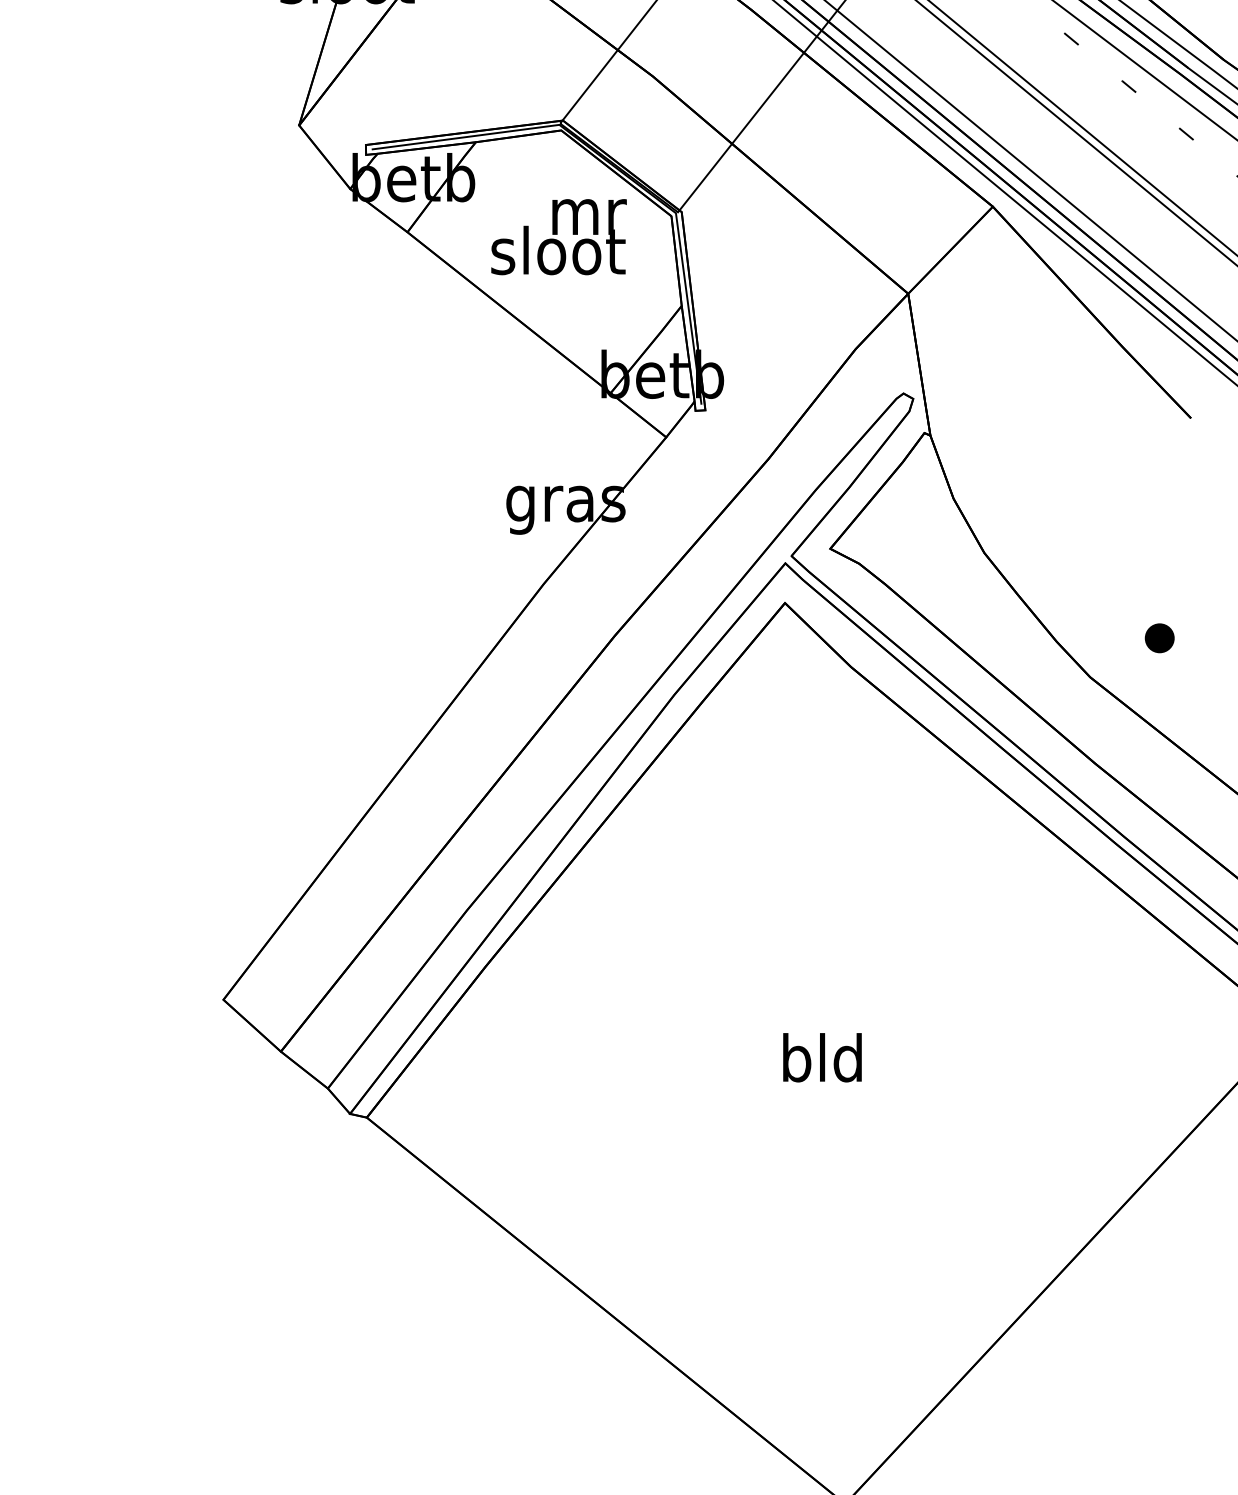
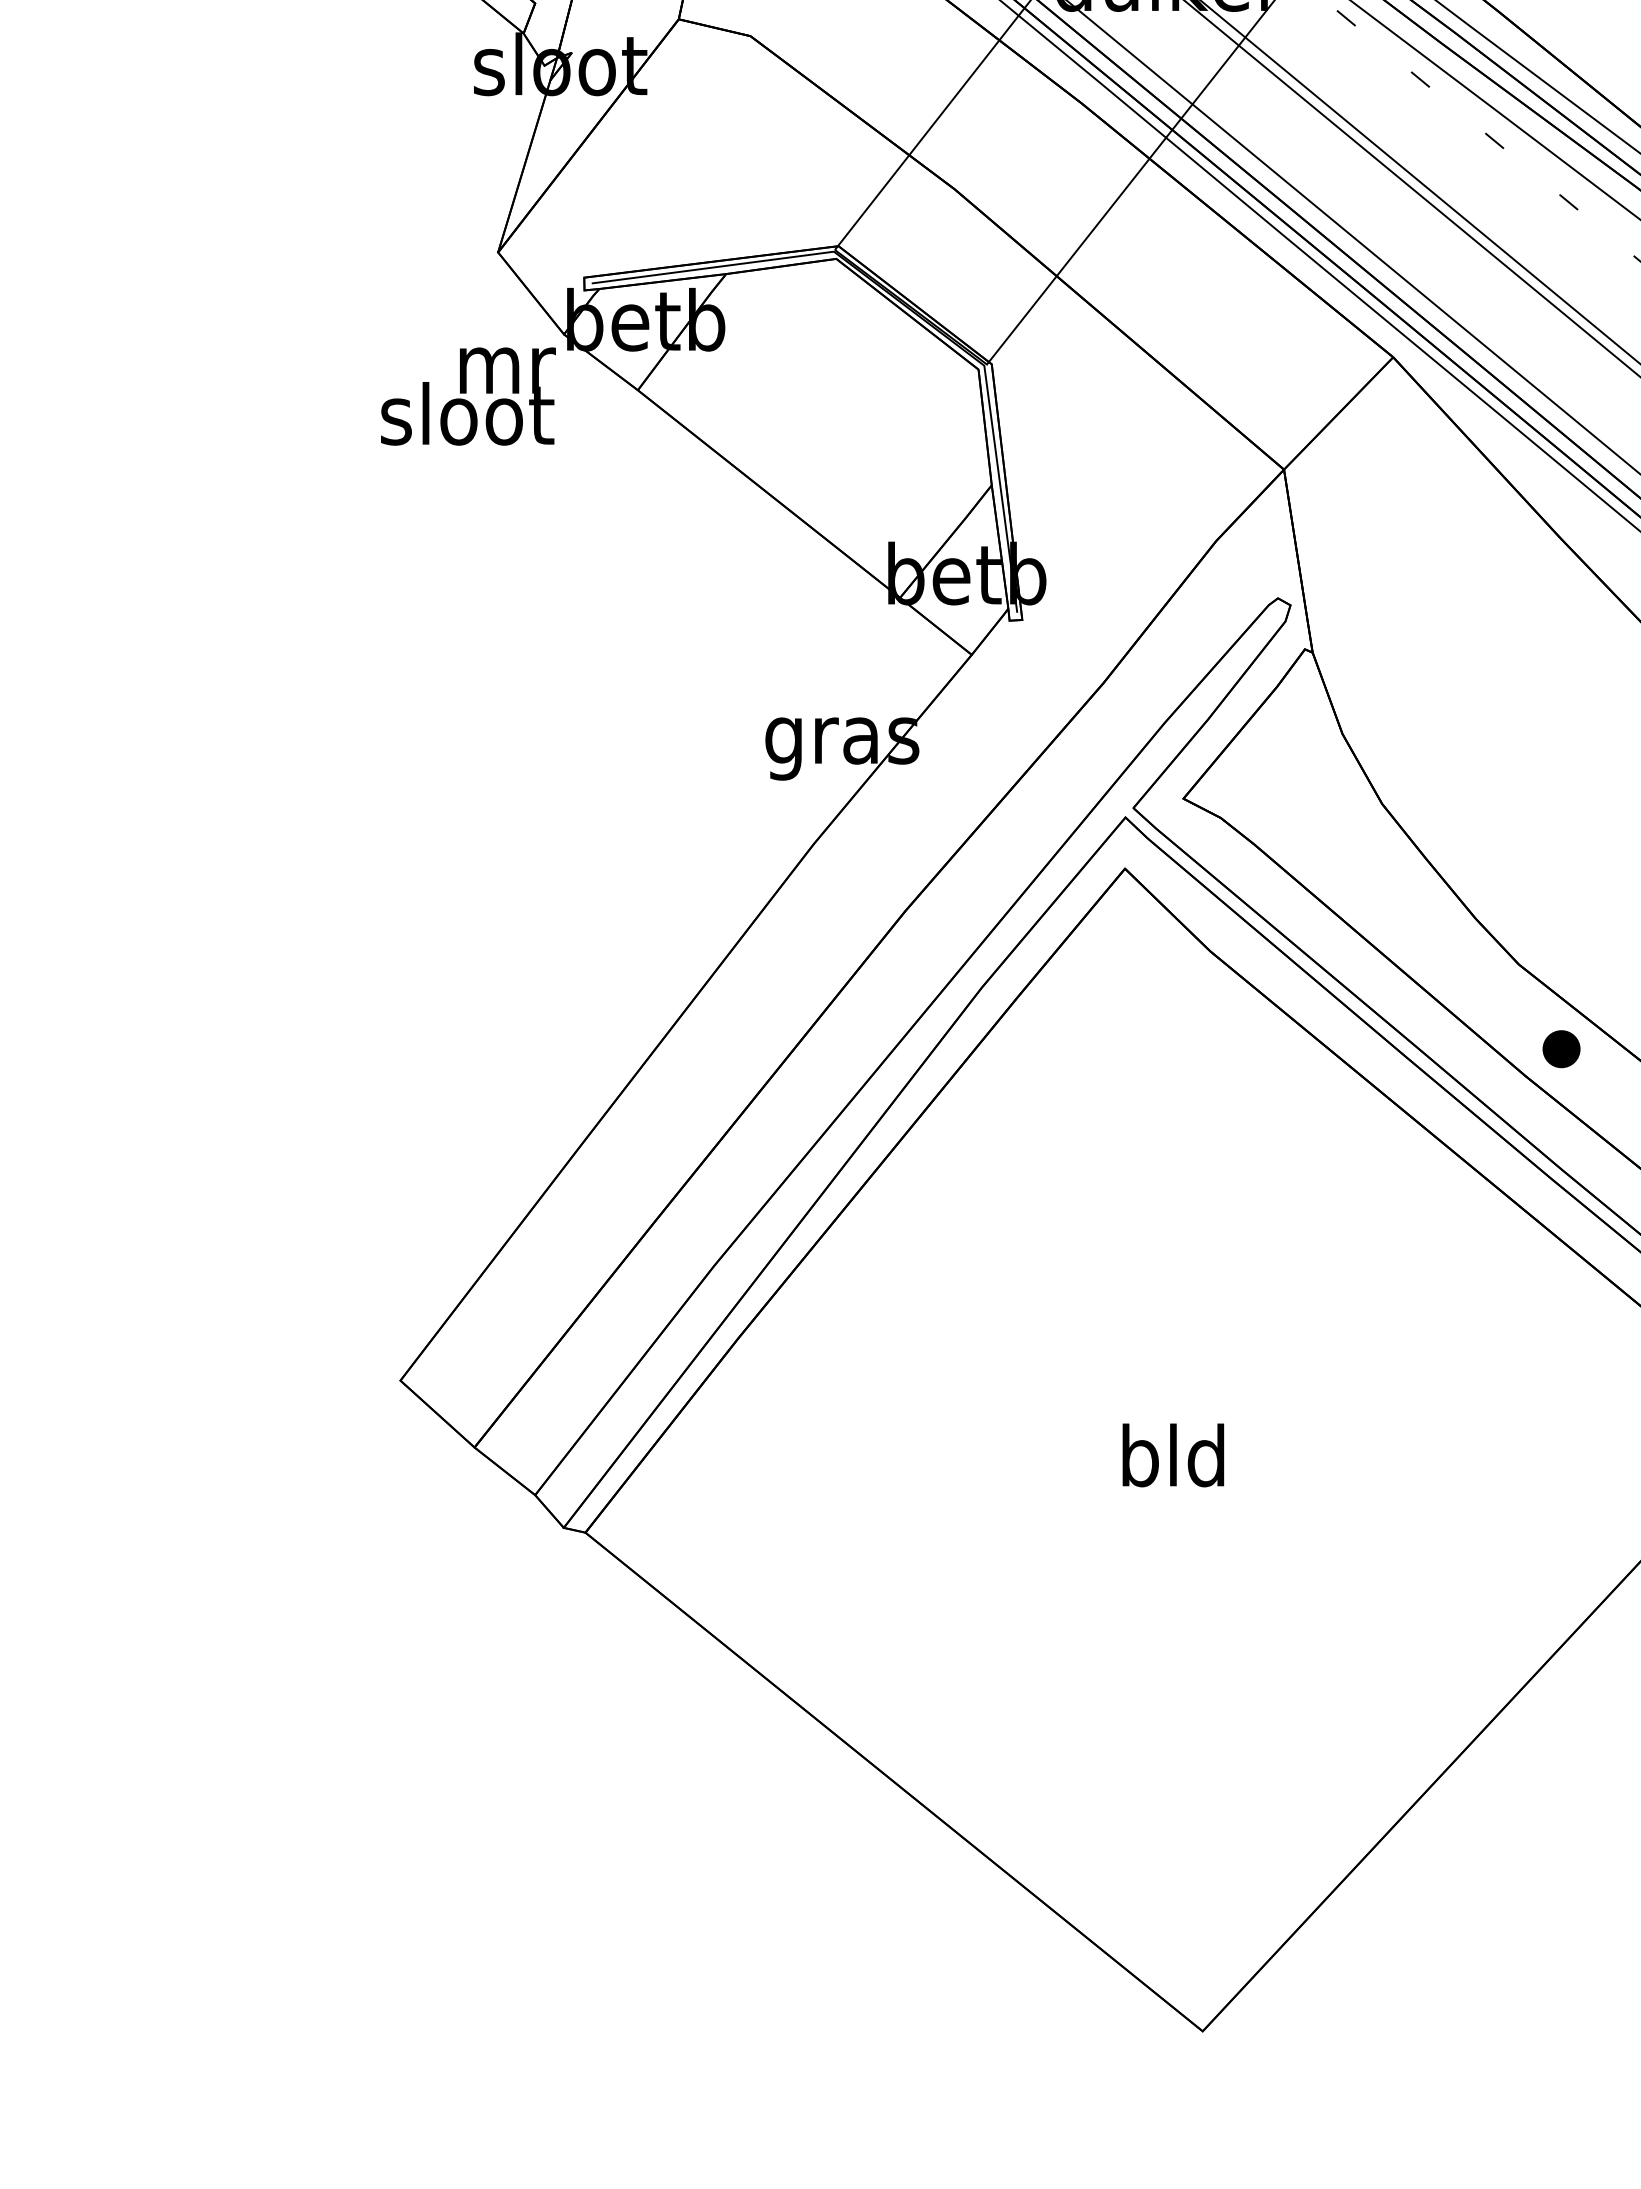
text: (559, 237) -> (468, 396), moved
part: (1159, 638) -> (1561, 1049), moved

